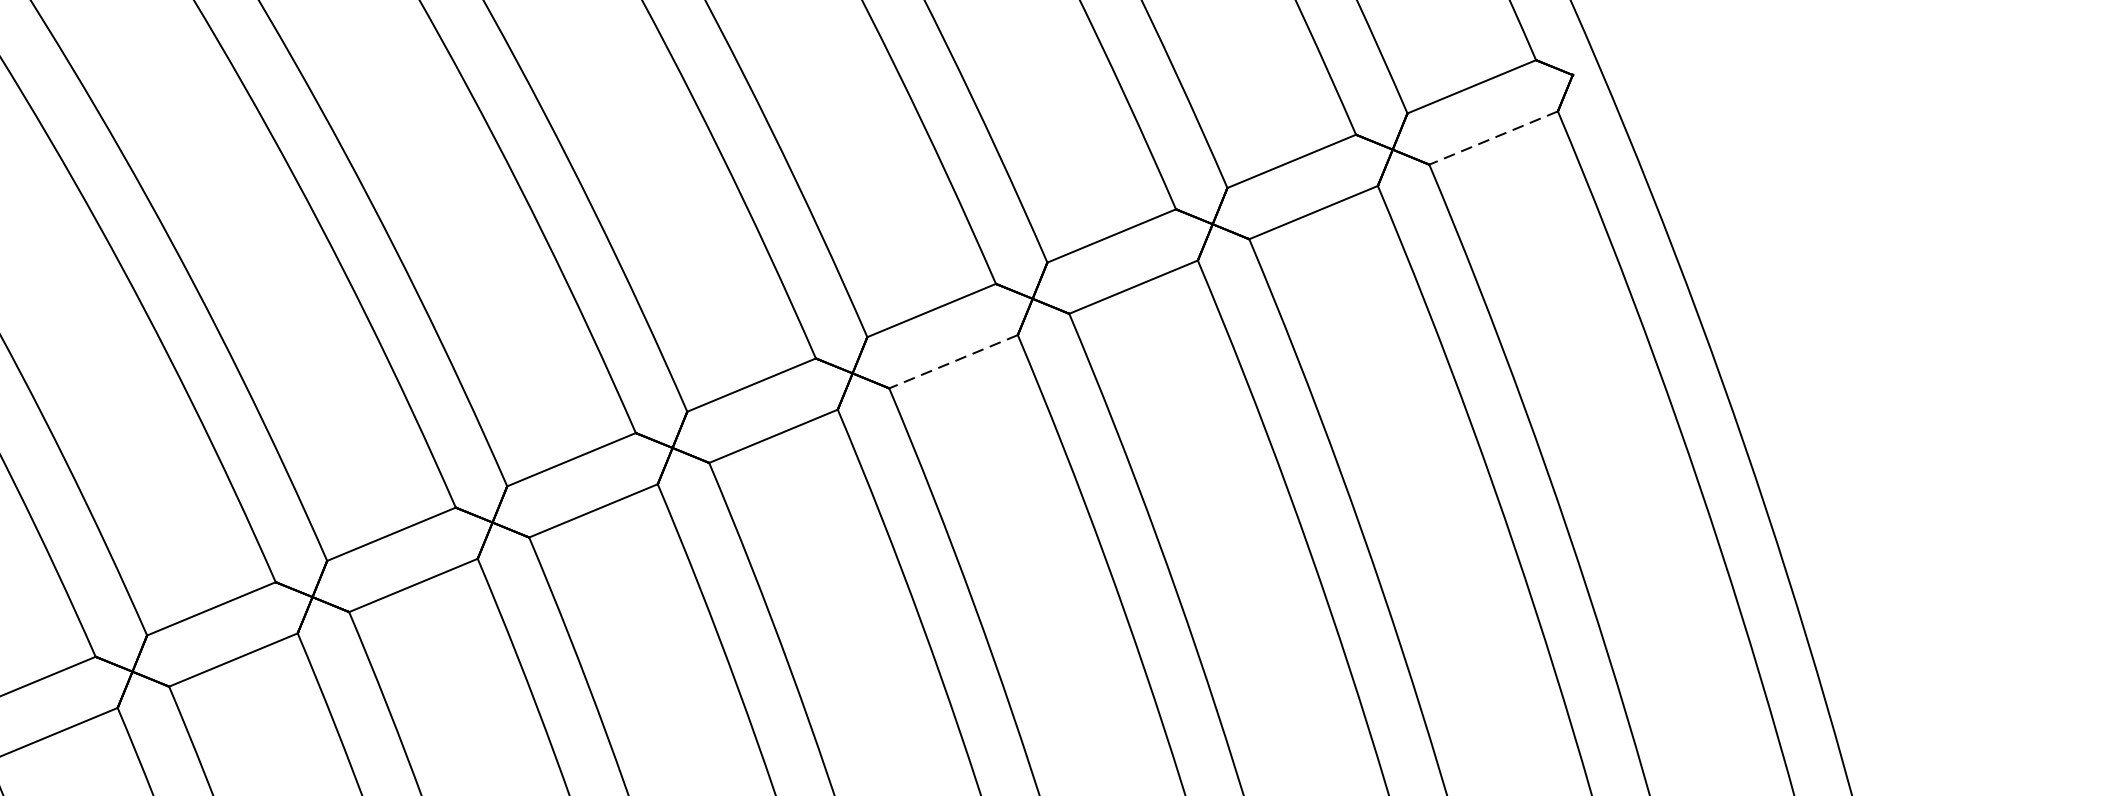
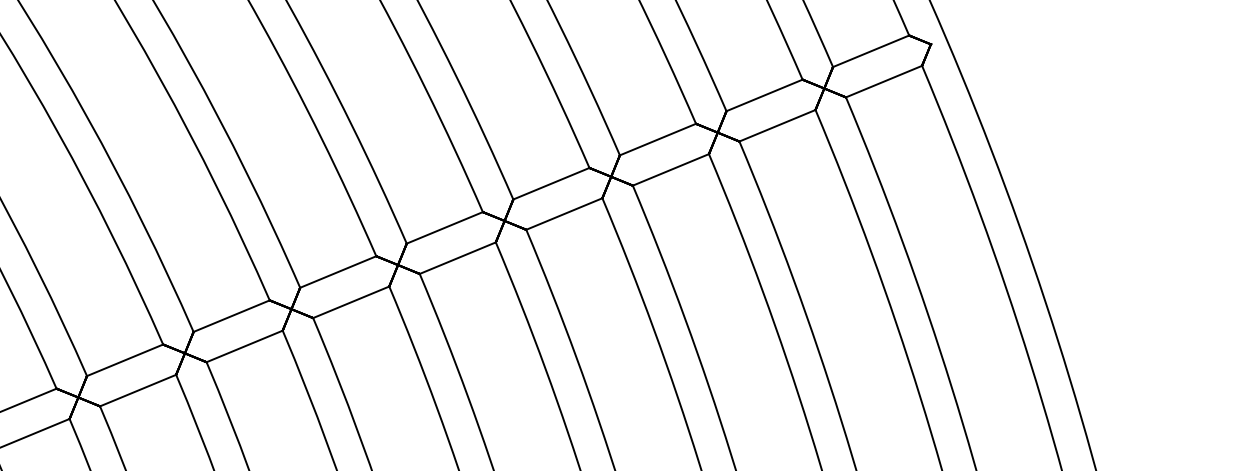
line: (1492, 137) -> (883, 81), dashed -> solid
line: (952, 362) -> (563, 214), dashed -> solid

